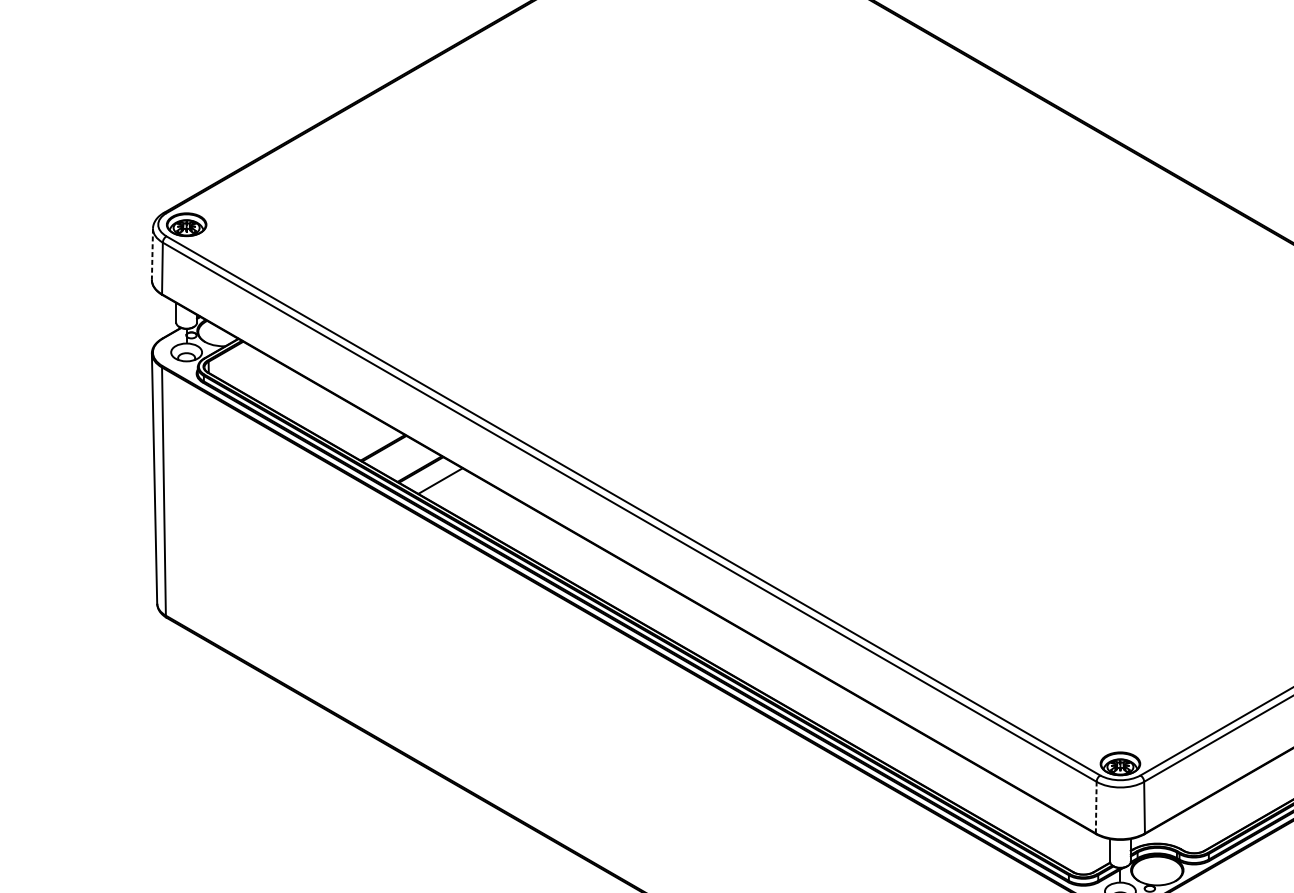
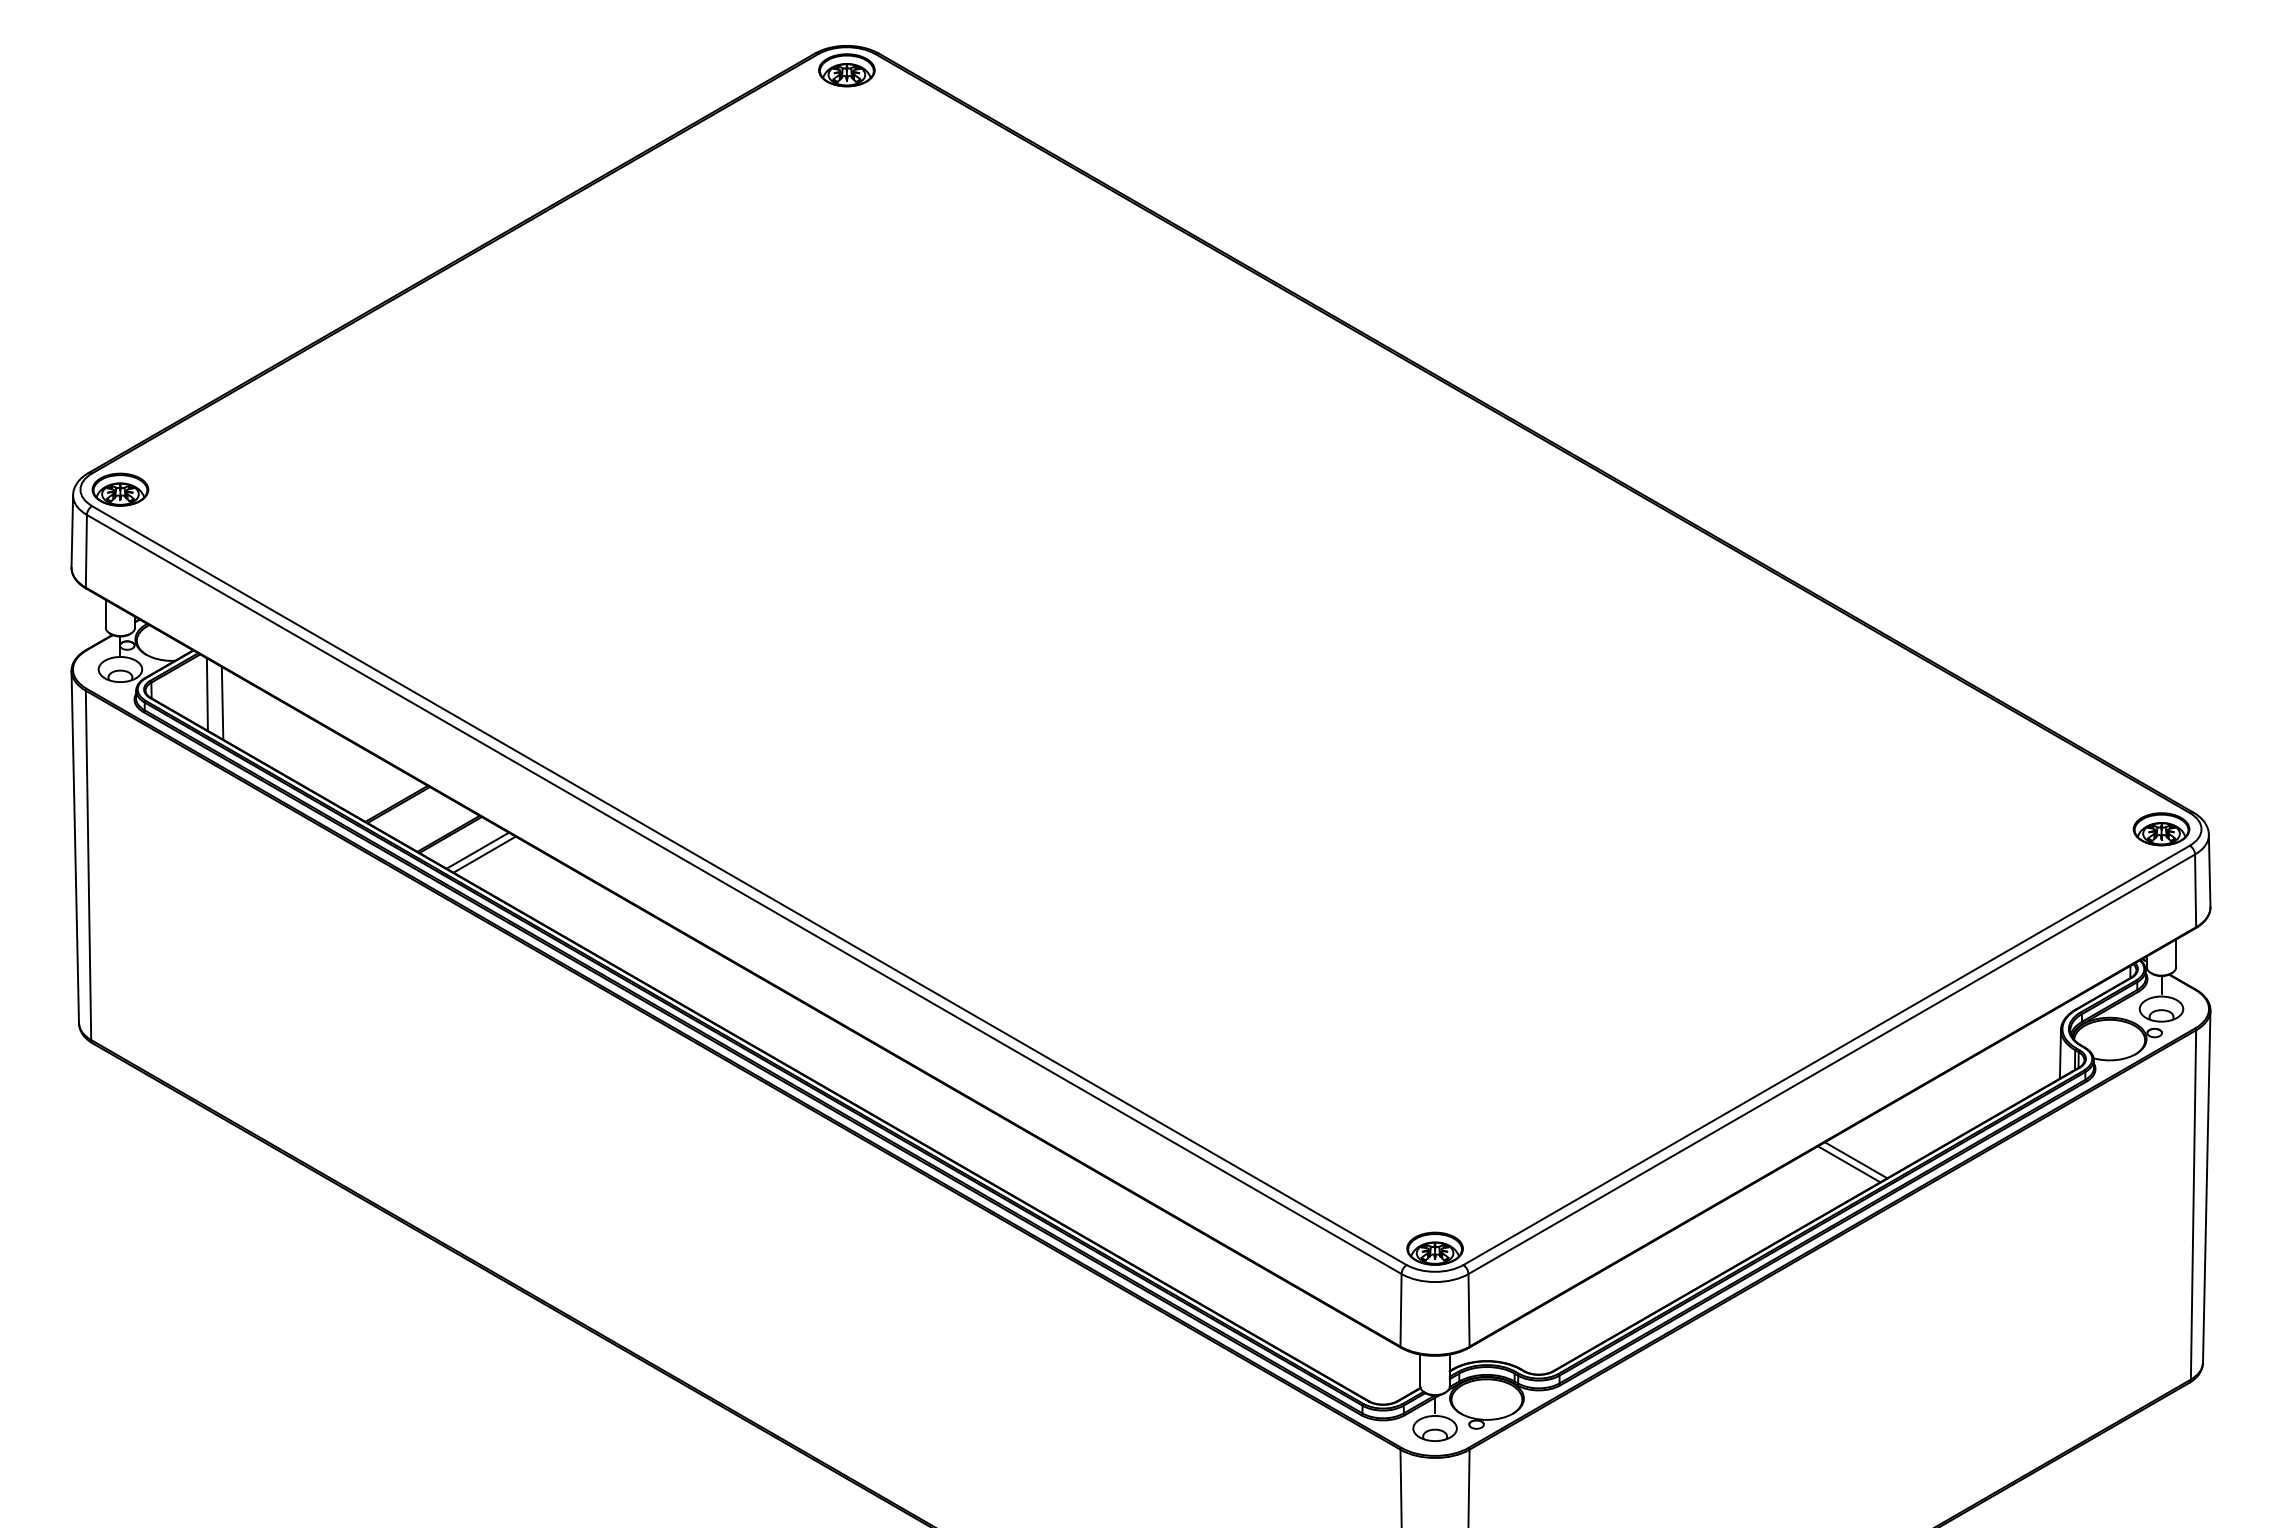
line: (152, 254) -> (72, 531), dashed -> solid
line: (247, 370) -> (206, 694), added
line: (259, 375) -> (222, 702), added
line: (445, 483) -> (484, 854), added
line: (1096, 807) -> (1401, 1309), dashed -> solid

